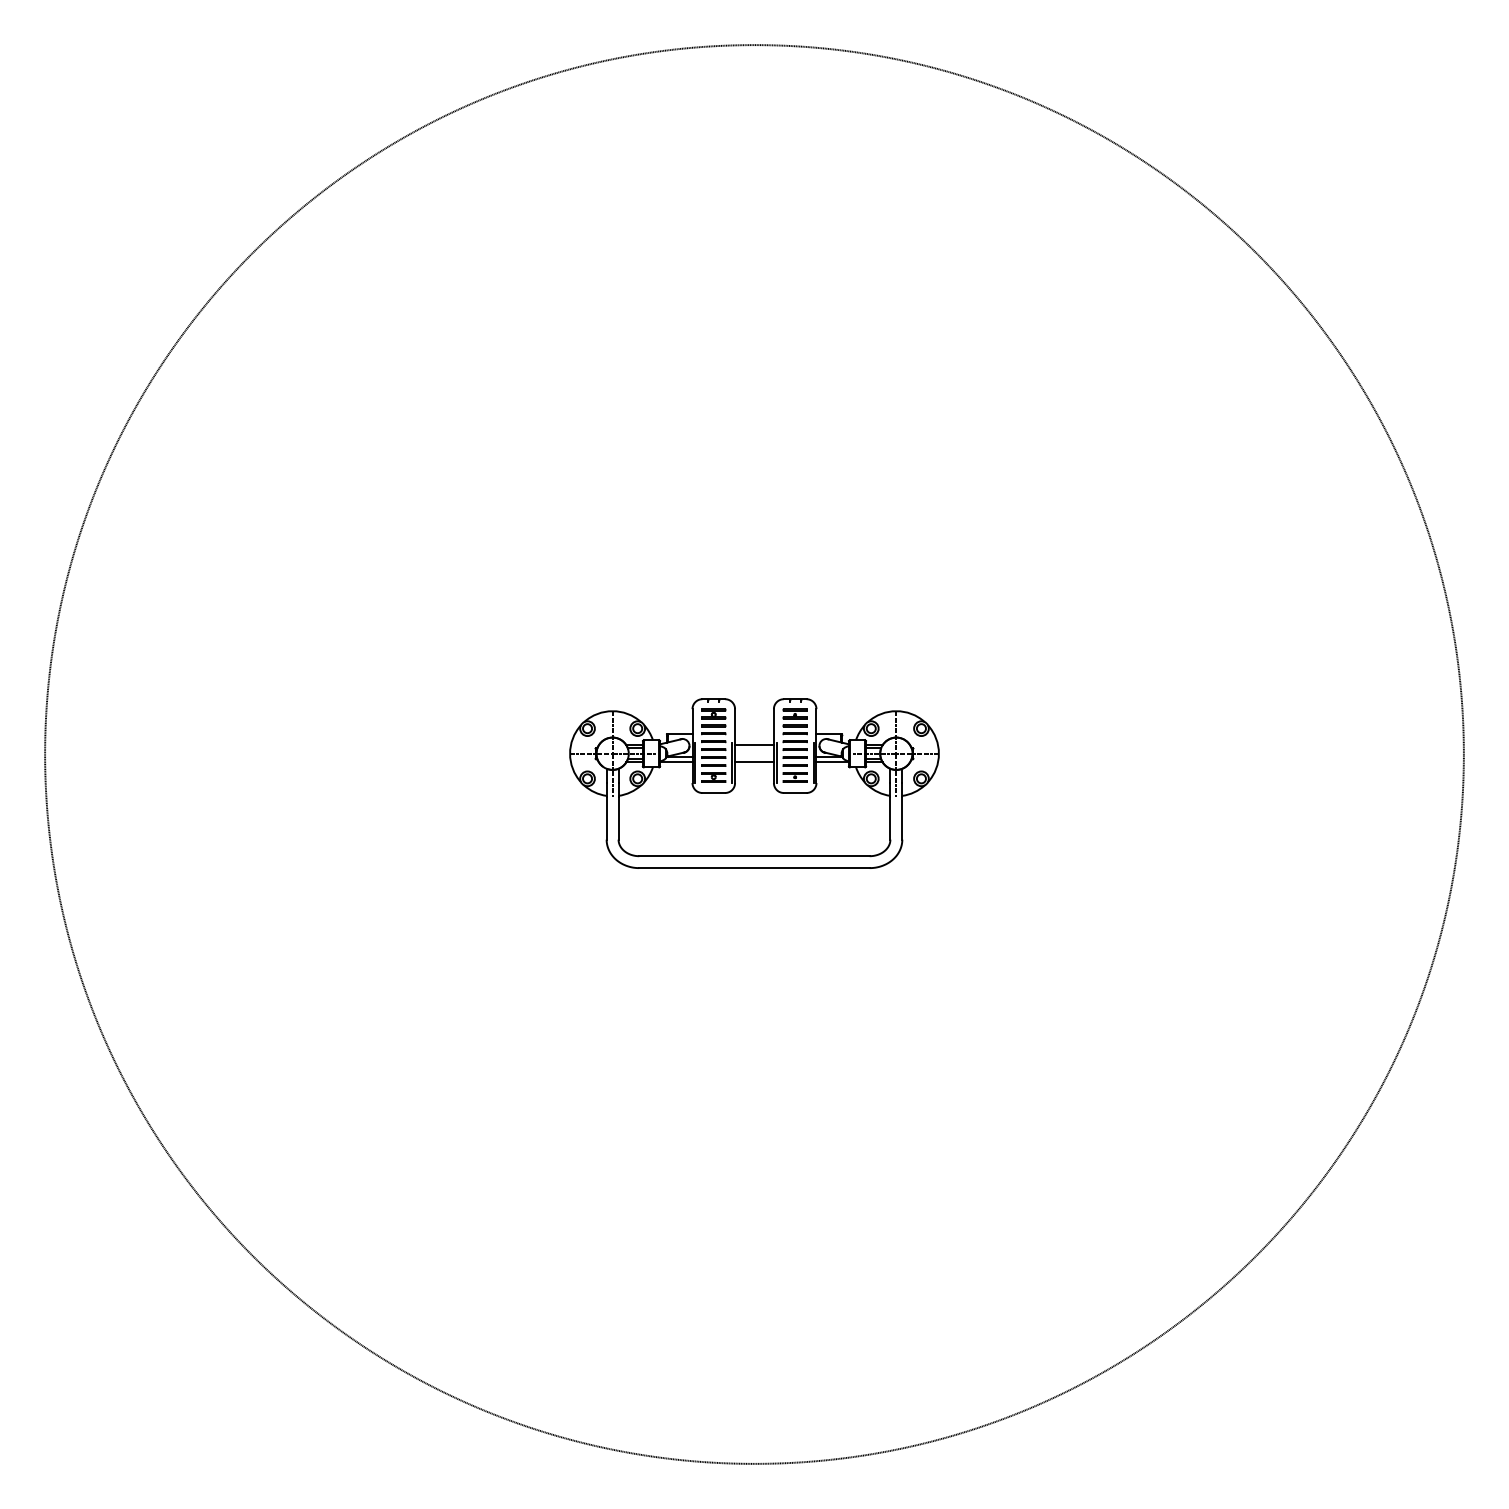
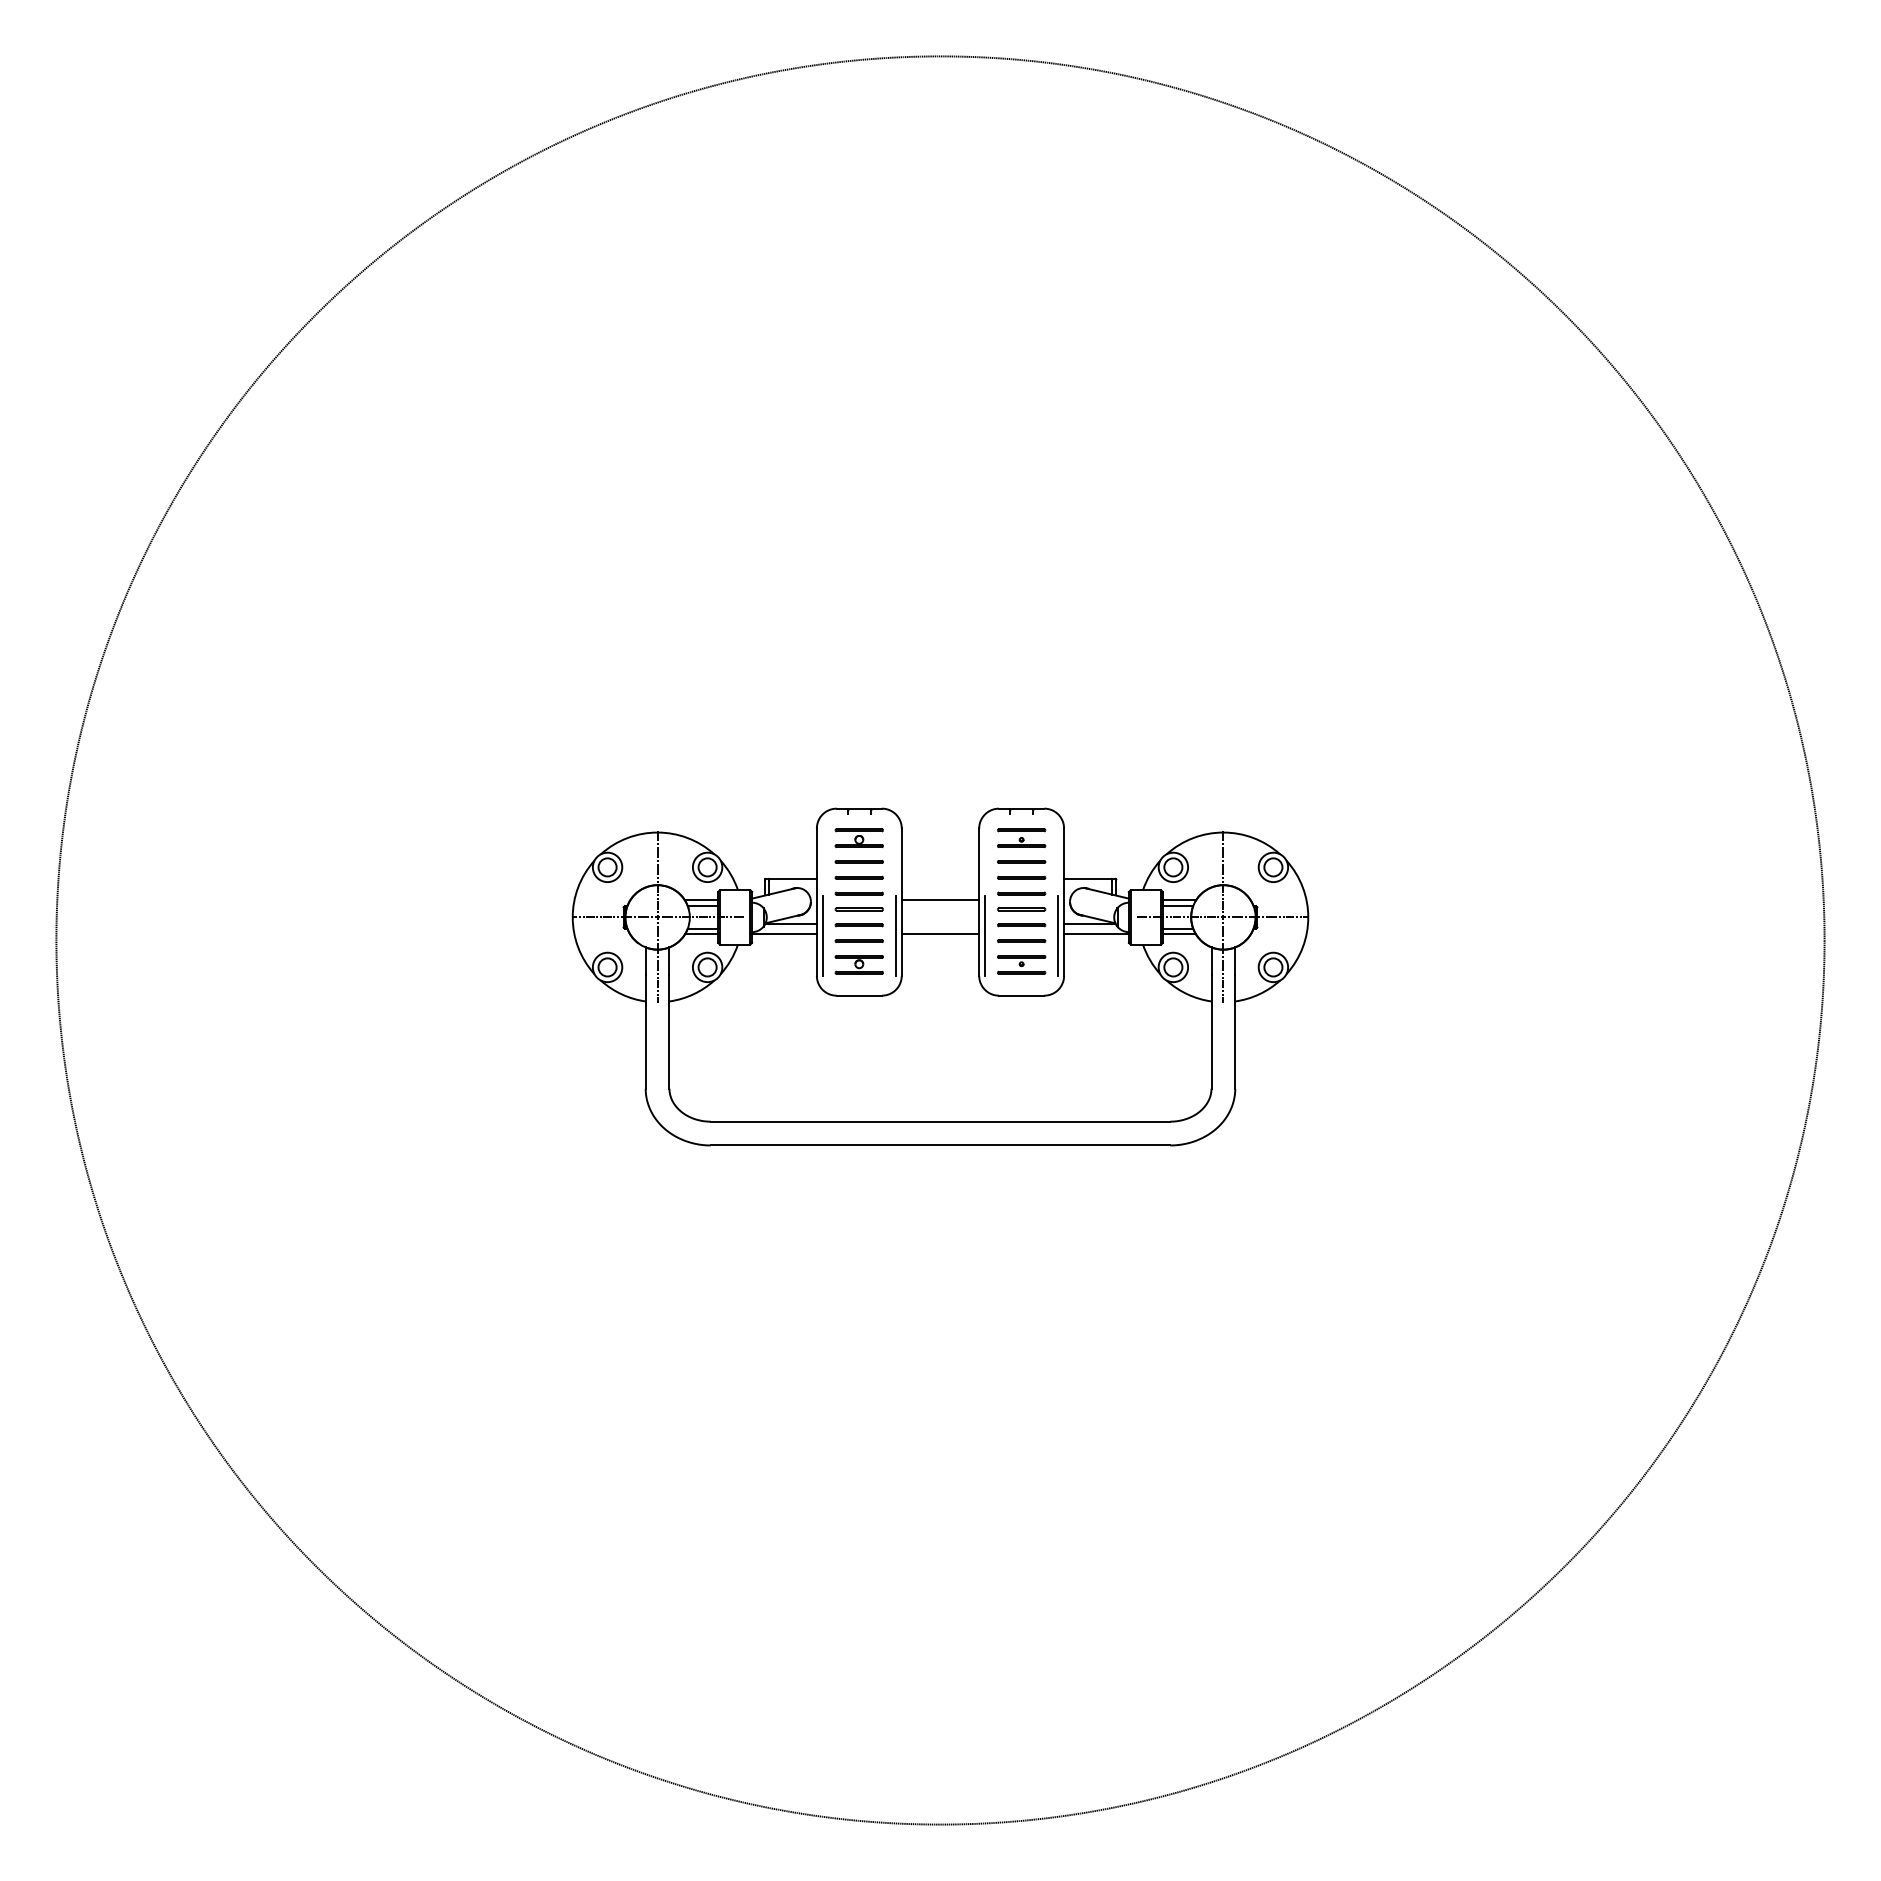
part: (754, 783) -> (940, 976), size x1.6

